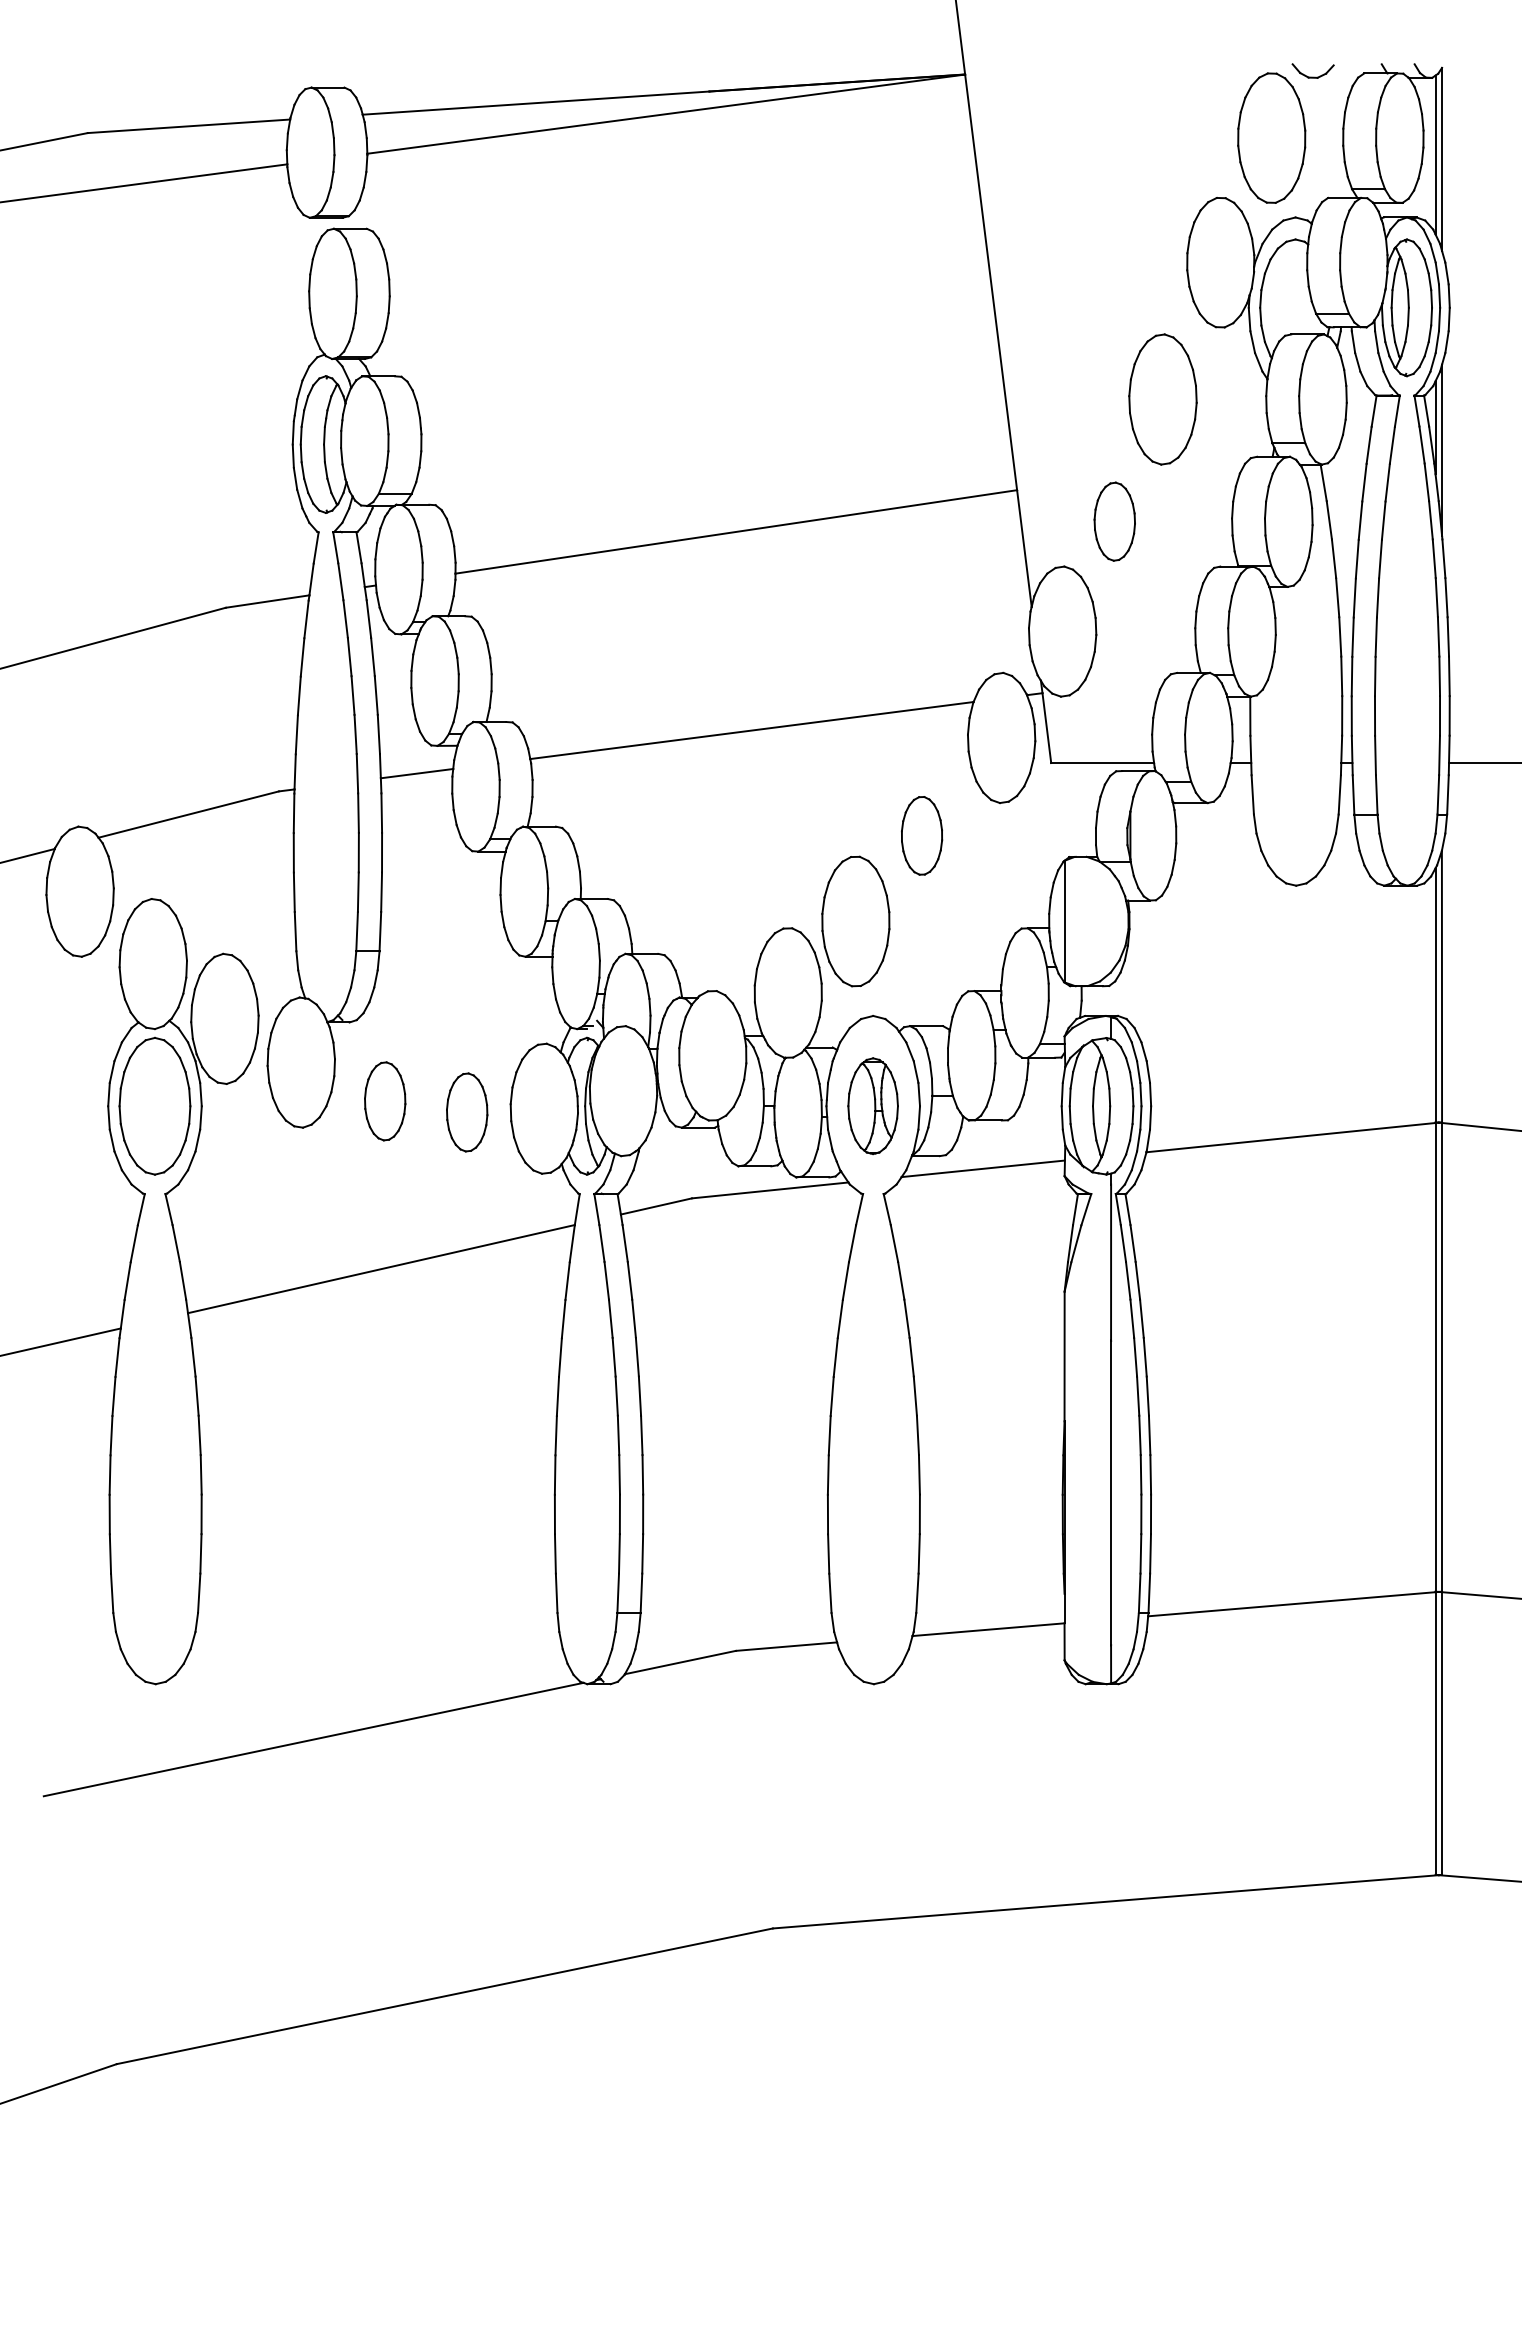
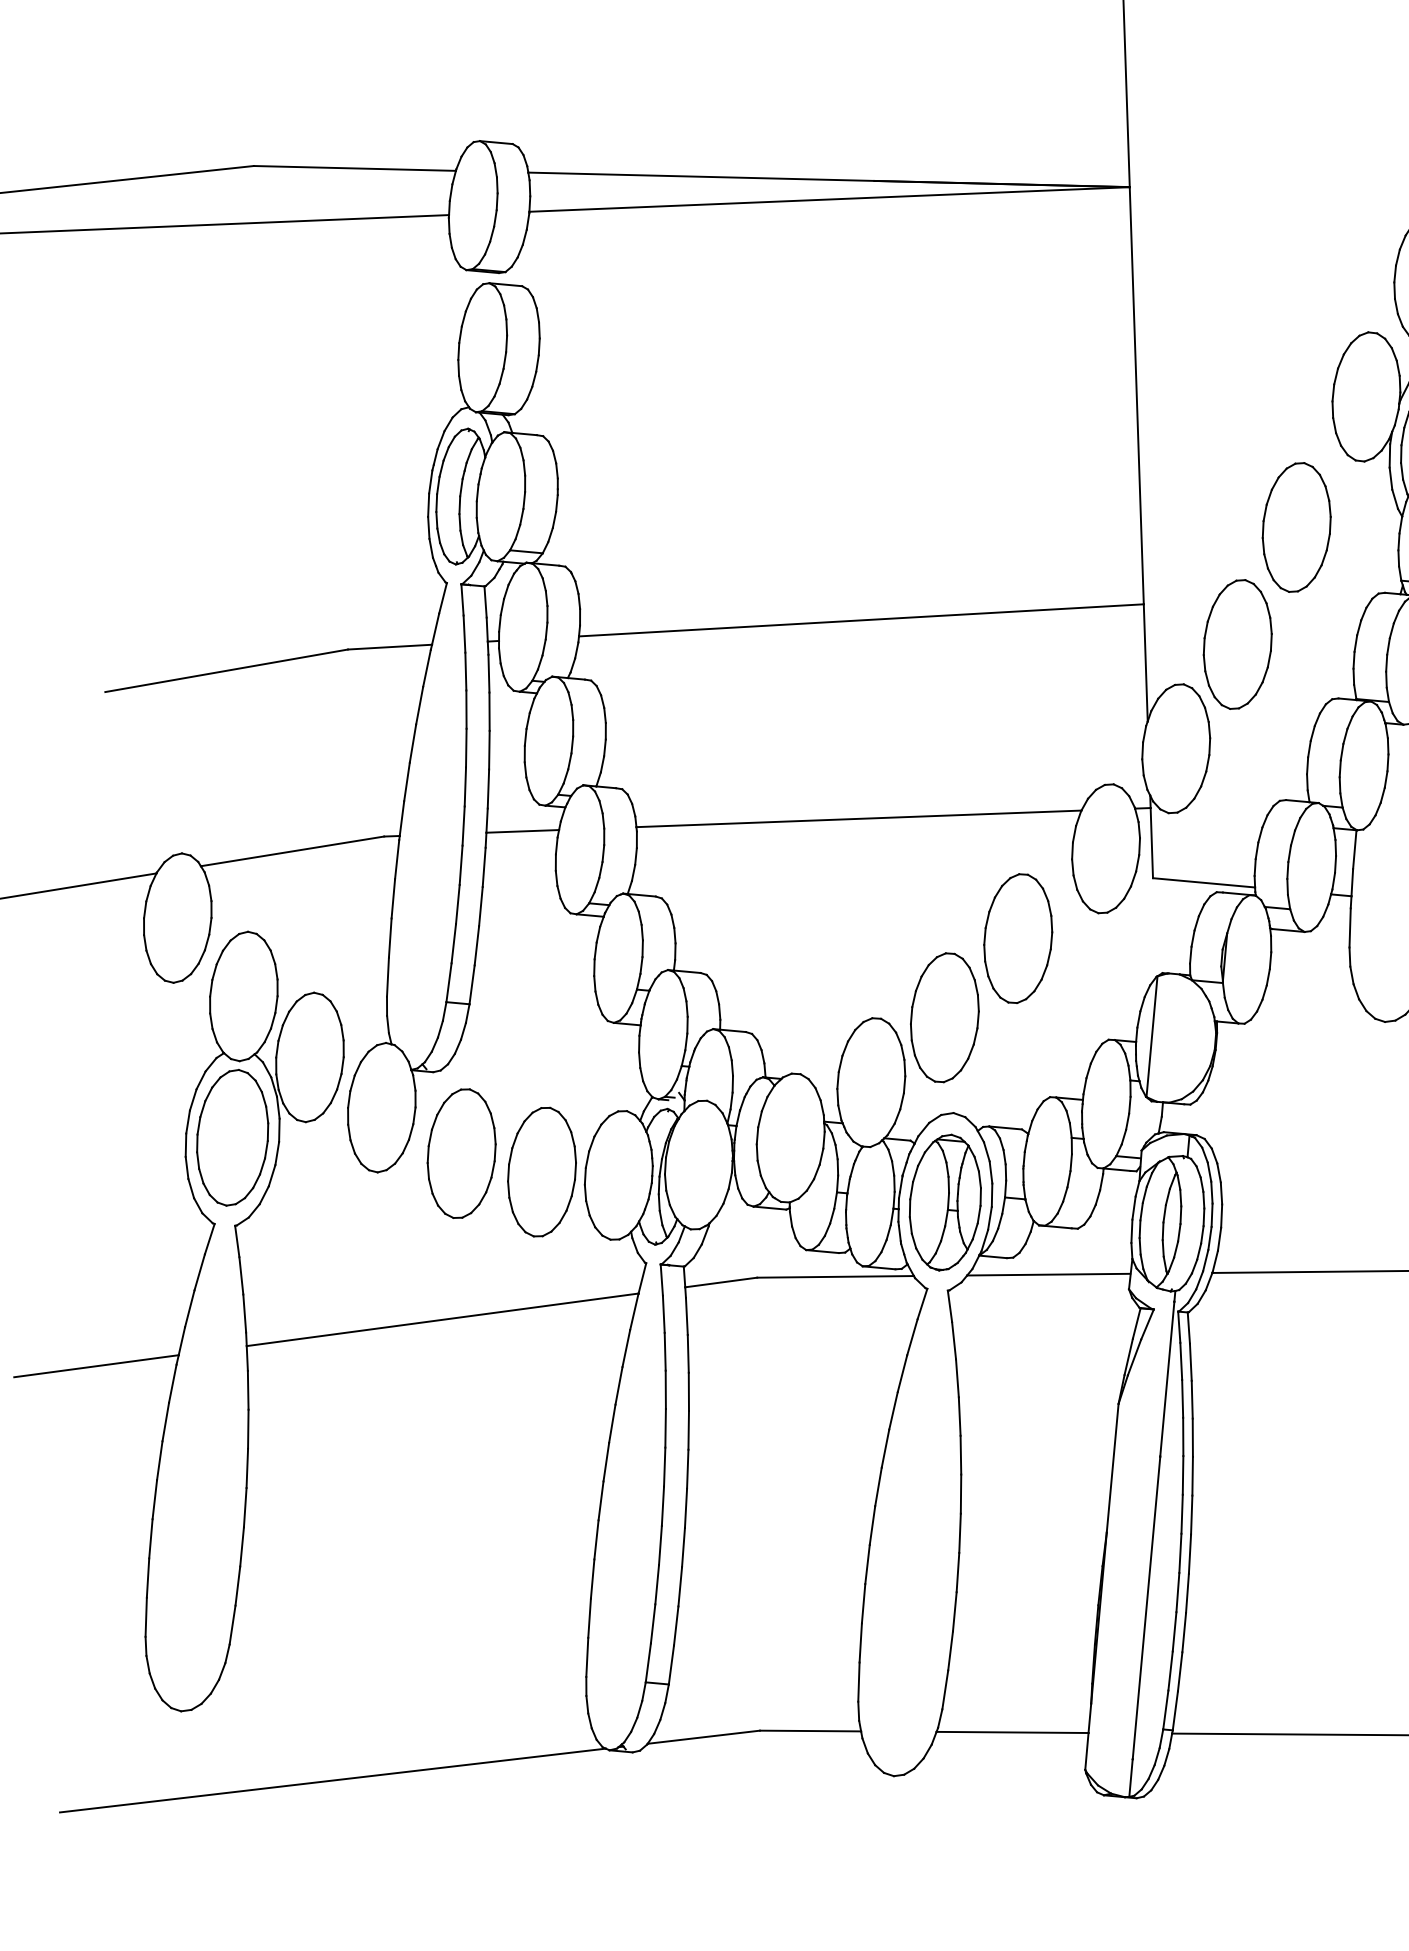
part: (1114, 521) -> (1237, 644), size x1.67
part: (921, 835) -> (1017, 938), size x1.67
part: (384, 1101) -> (460, 1153), size x1.67
part: (872, 1105) -> (944, 1201), size x1.43
part: (466, 1112) -> (541, 1172), size x1.67

